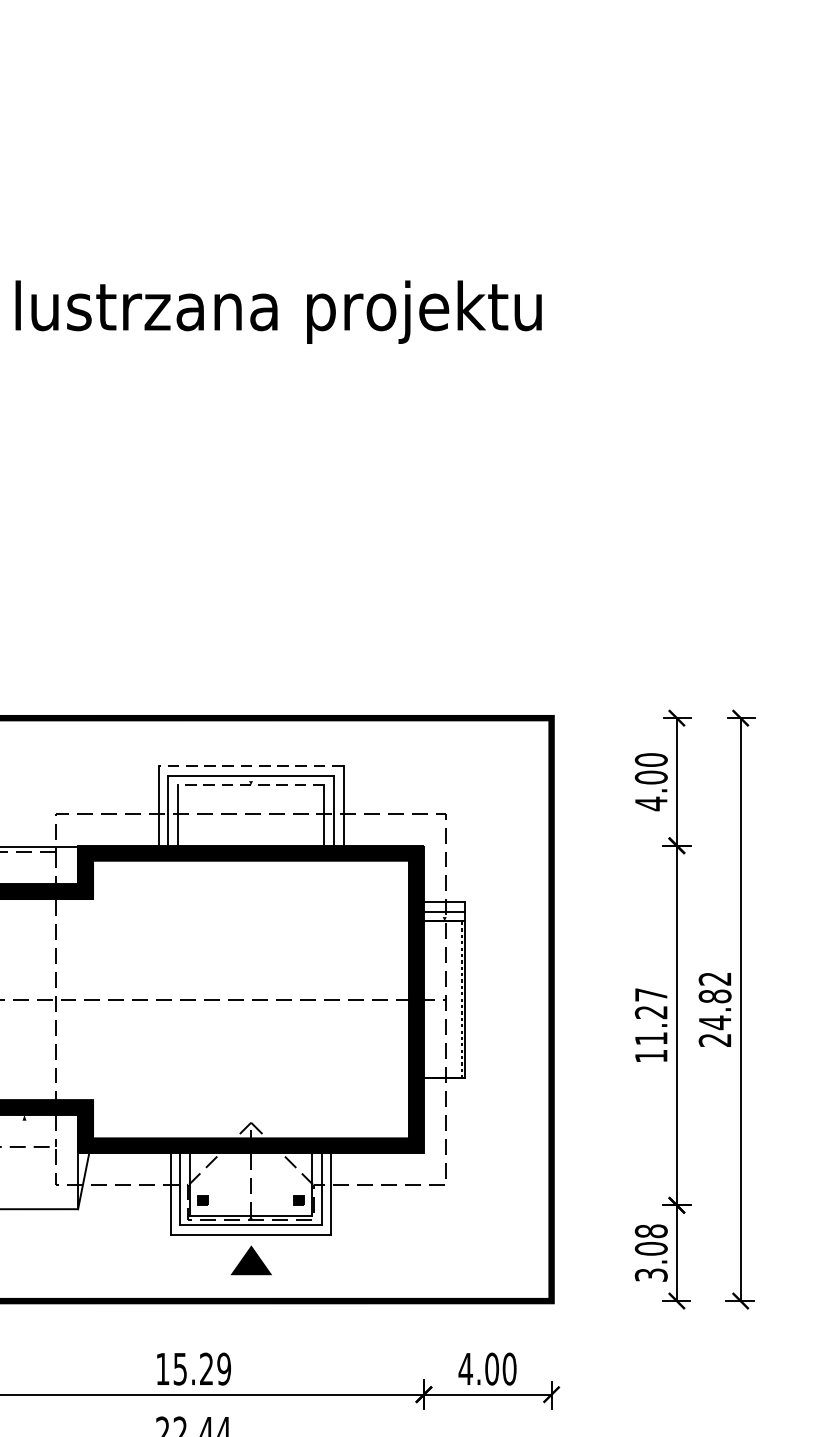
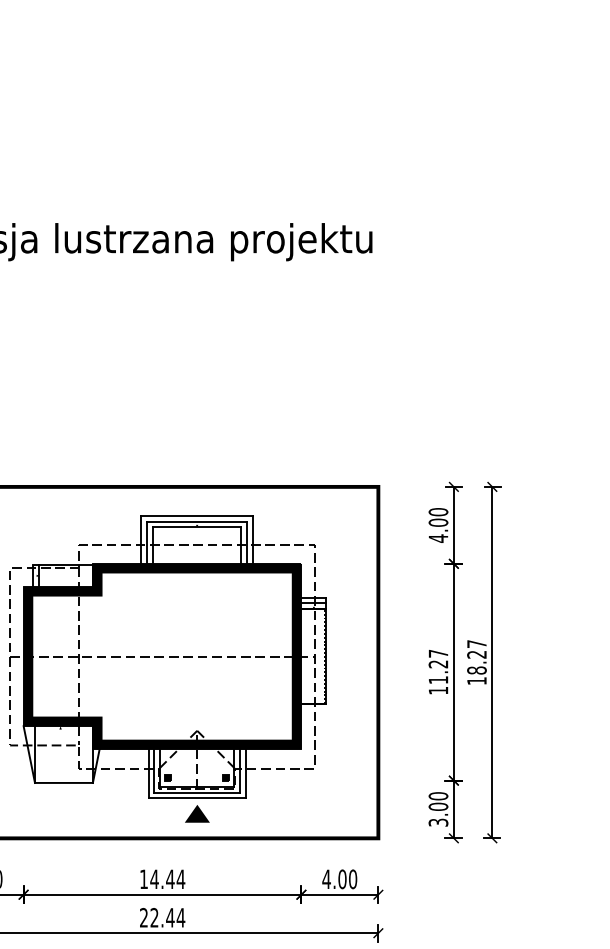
line: (251, 765) -> (197, 515), dashed -> solid
line: (249, 785) -> (196, 527), dashed -> solid
text: (714, 1009) -> (476, 662), 24.82 -> 18.27
text: (651, 1231) -> (438, 796), 3.08 -> 3.00
text: (201, 1369) -> (167, 879), 15.29 -> 14.44

